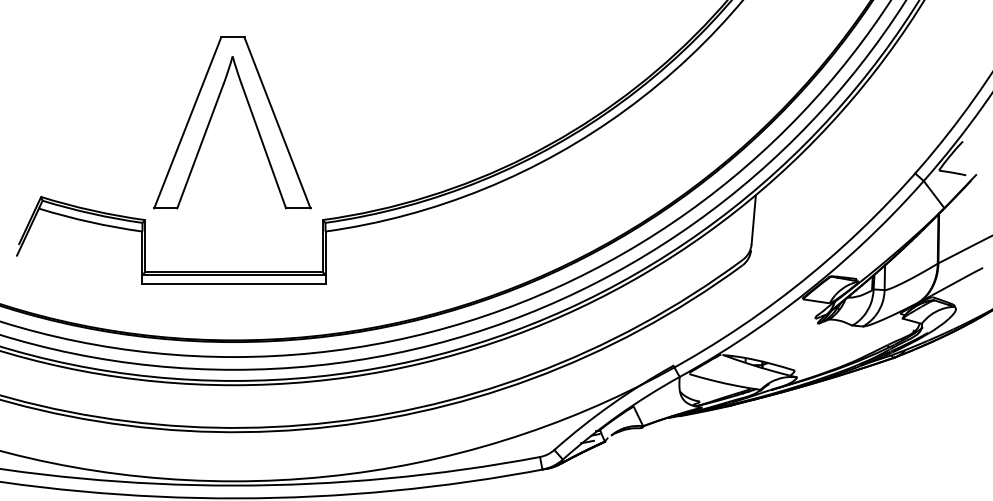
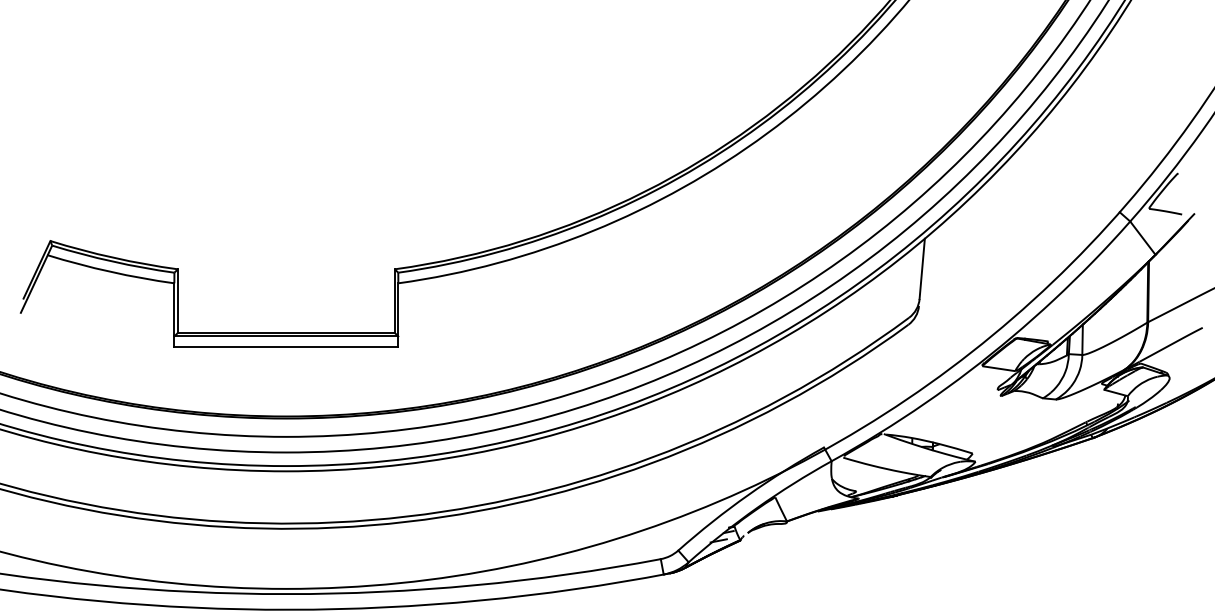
part: (251, 115) -> (307, 141), removed

